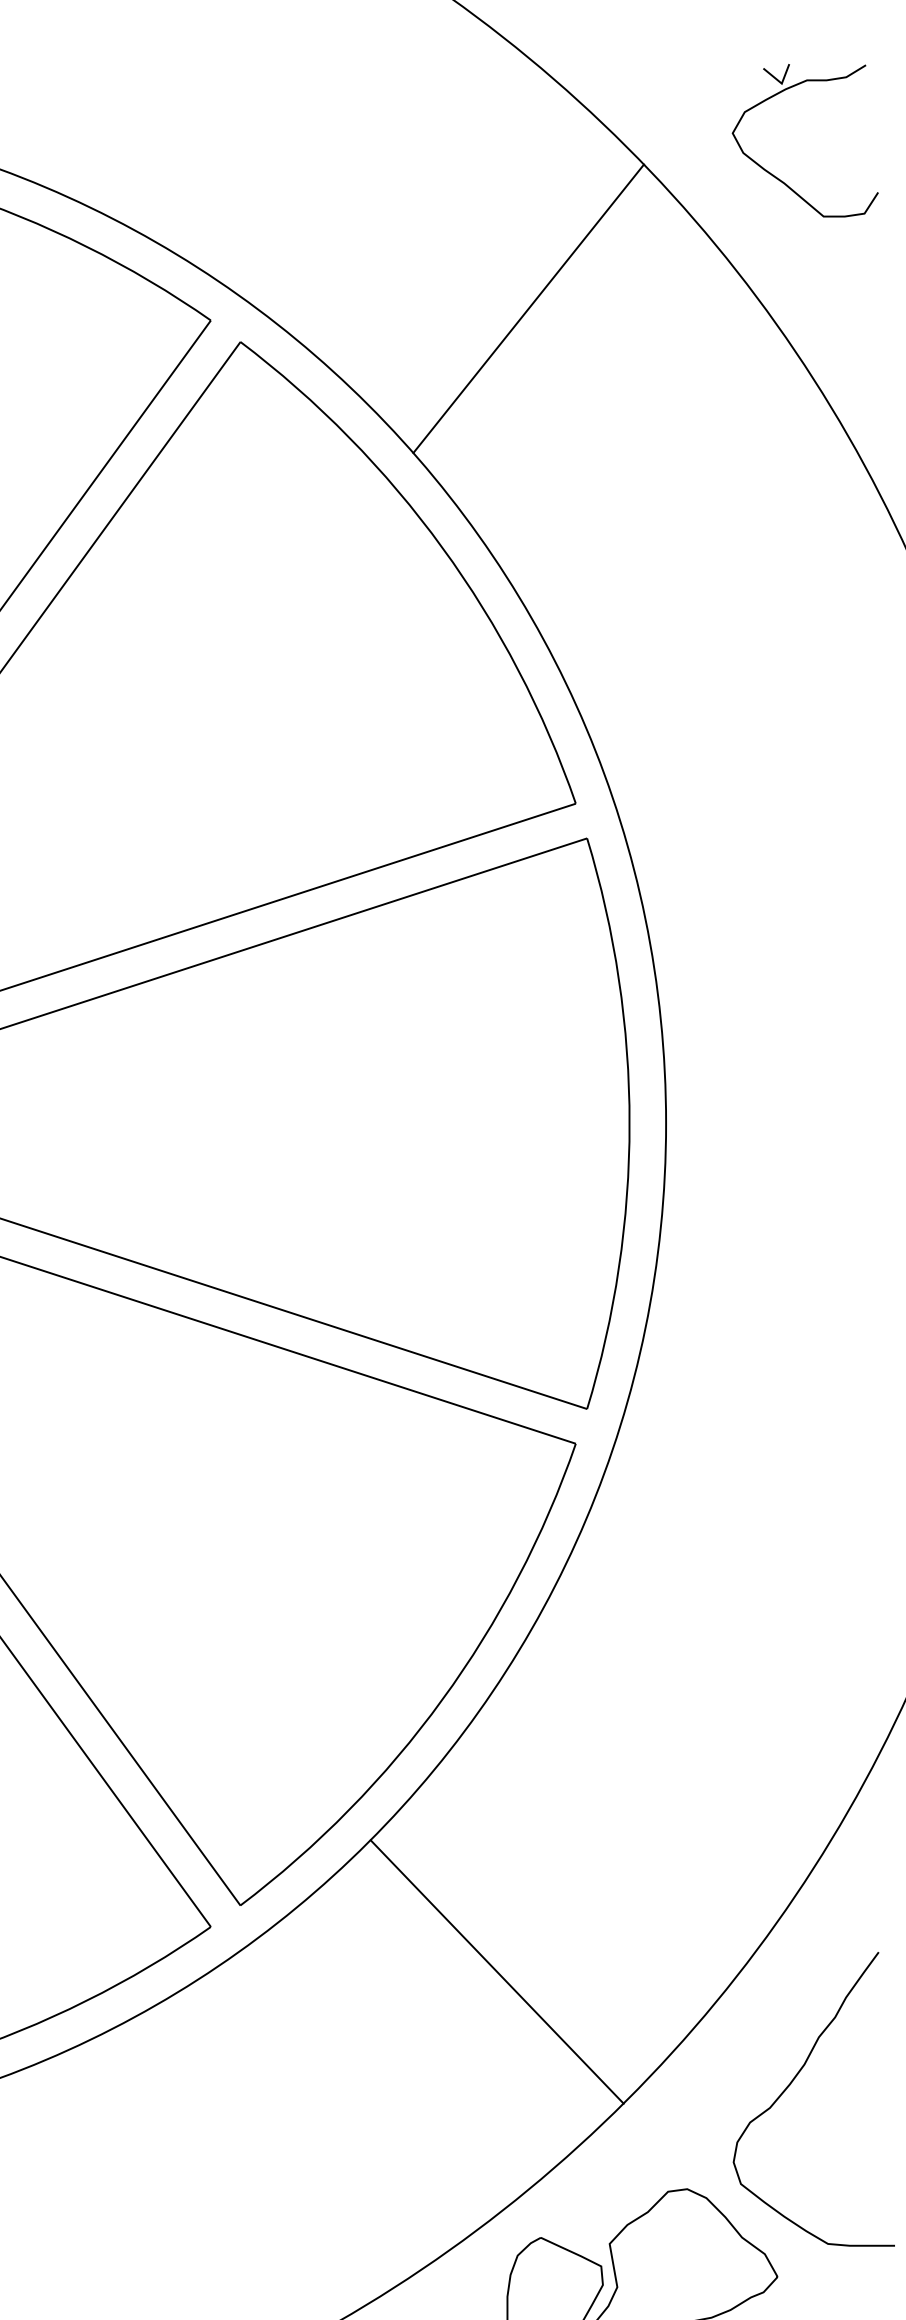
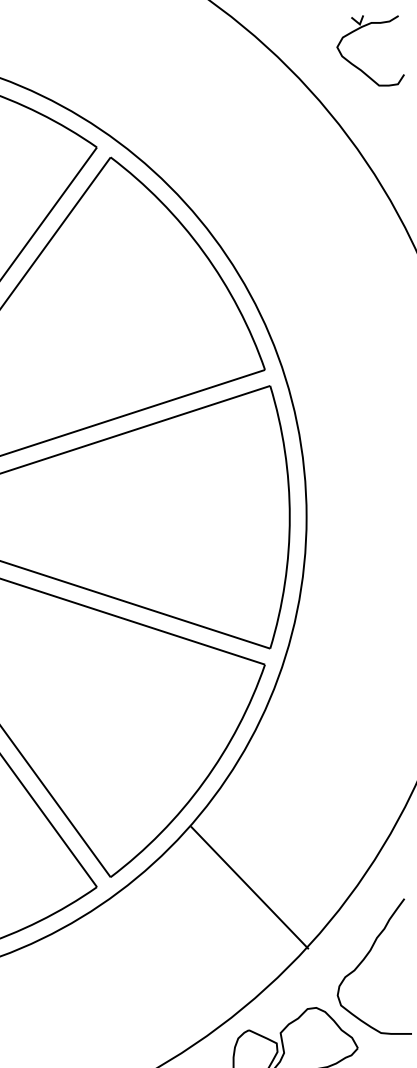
part: (783, 179) -> (360, 68), moved
line: (529, 307) -> (243, 141), removed
line: (496, 1971) -> (249, 887), moved

